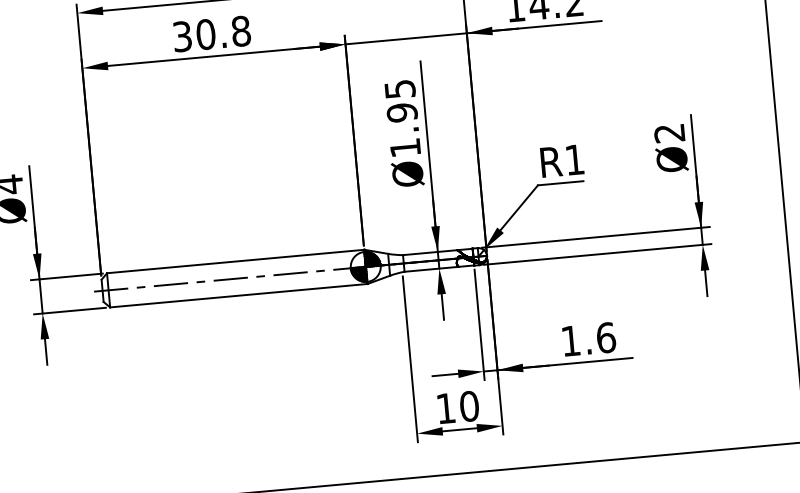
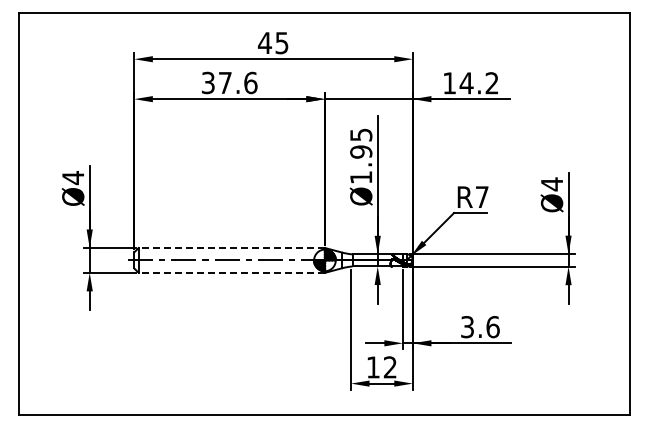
text: (222, 32) -> (237, 82), 30.8 -> 37.6
text: (668, 133) -> (551, 184), Ø2 -> Ø4
text: (575, 158) -> (482, 196), R1 -> R7
line: (235, 262) -> (231, 248), solid -> dashed
line: (238, 295) -> (231, 272), solid -> dashed
text: (570, 341) -> (467, 327), 1.6 -> 3.6
text: (469, 406) -> (390, 367), 10 -> 12

